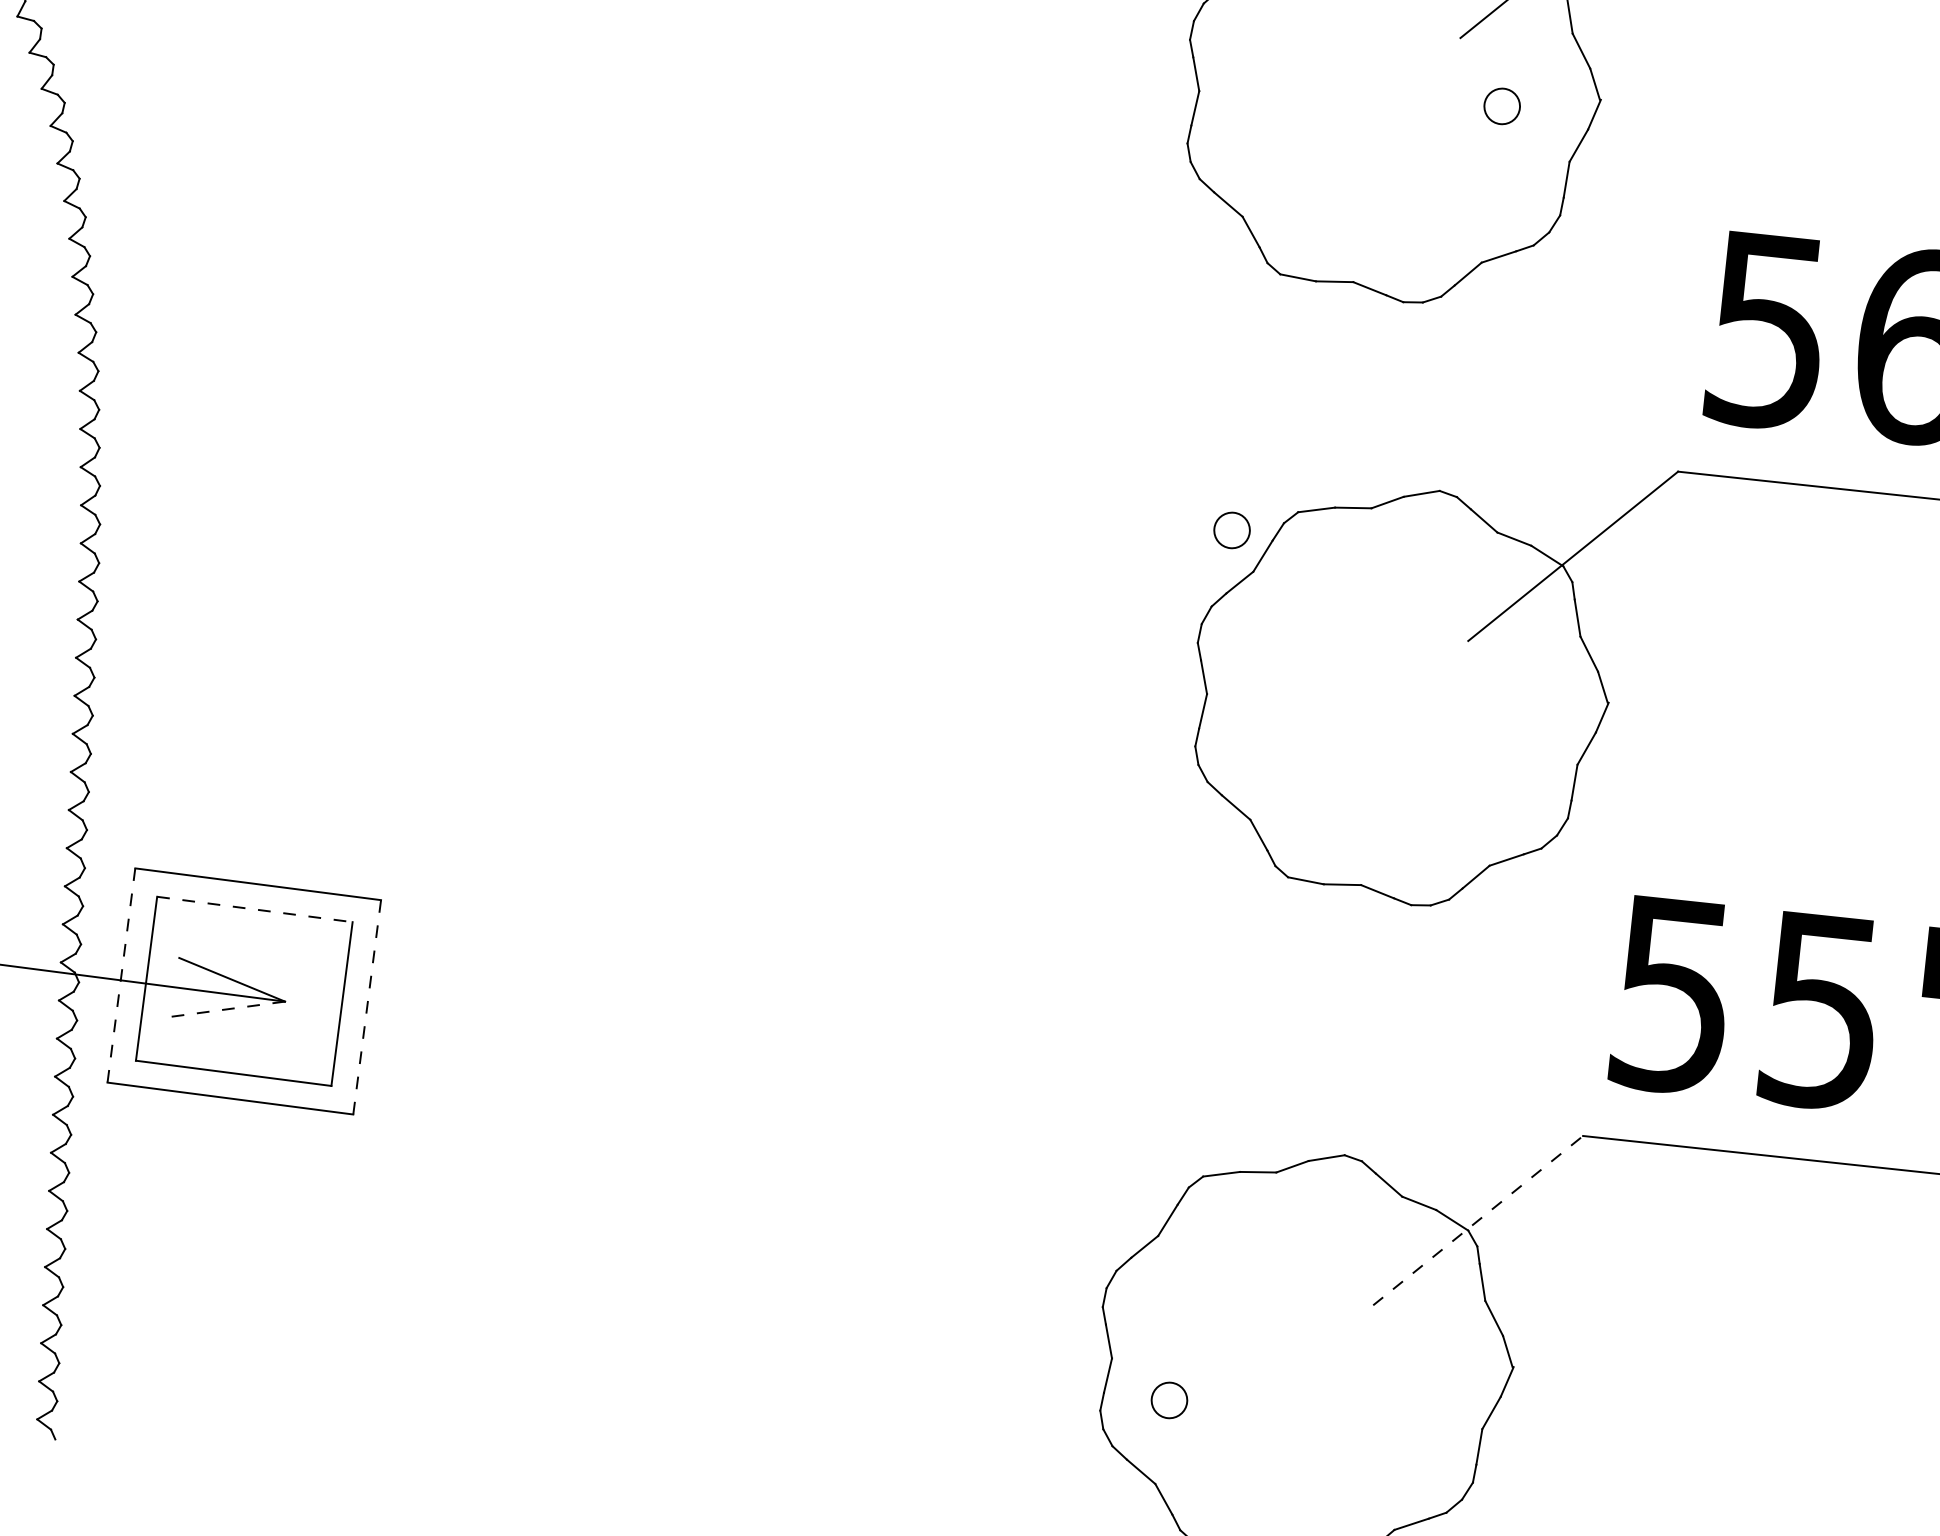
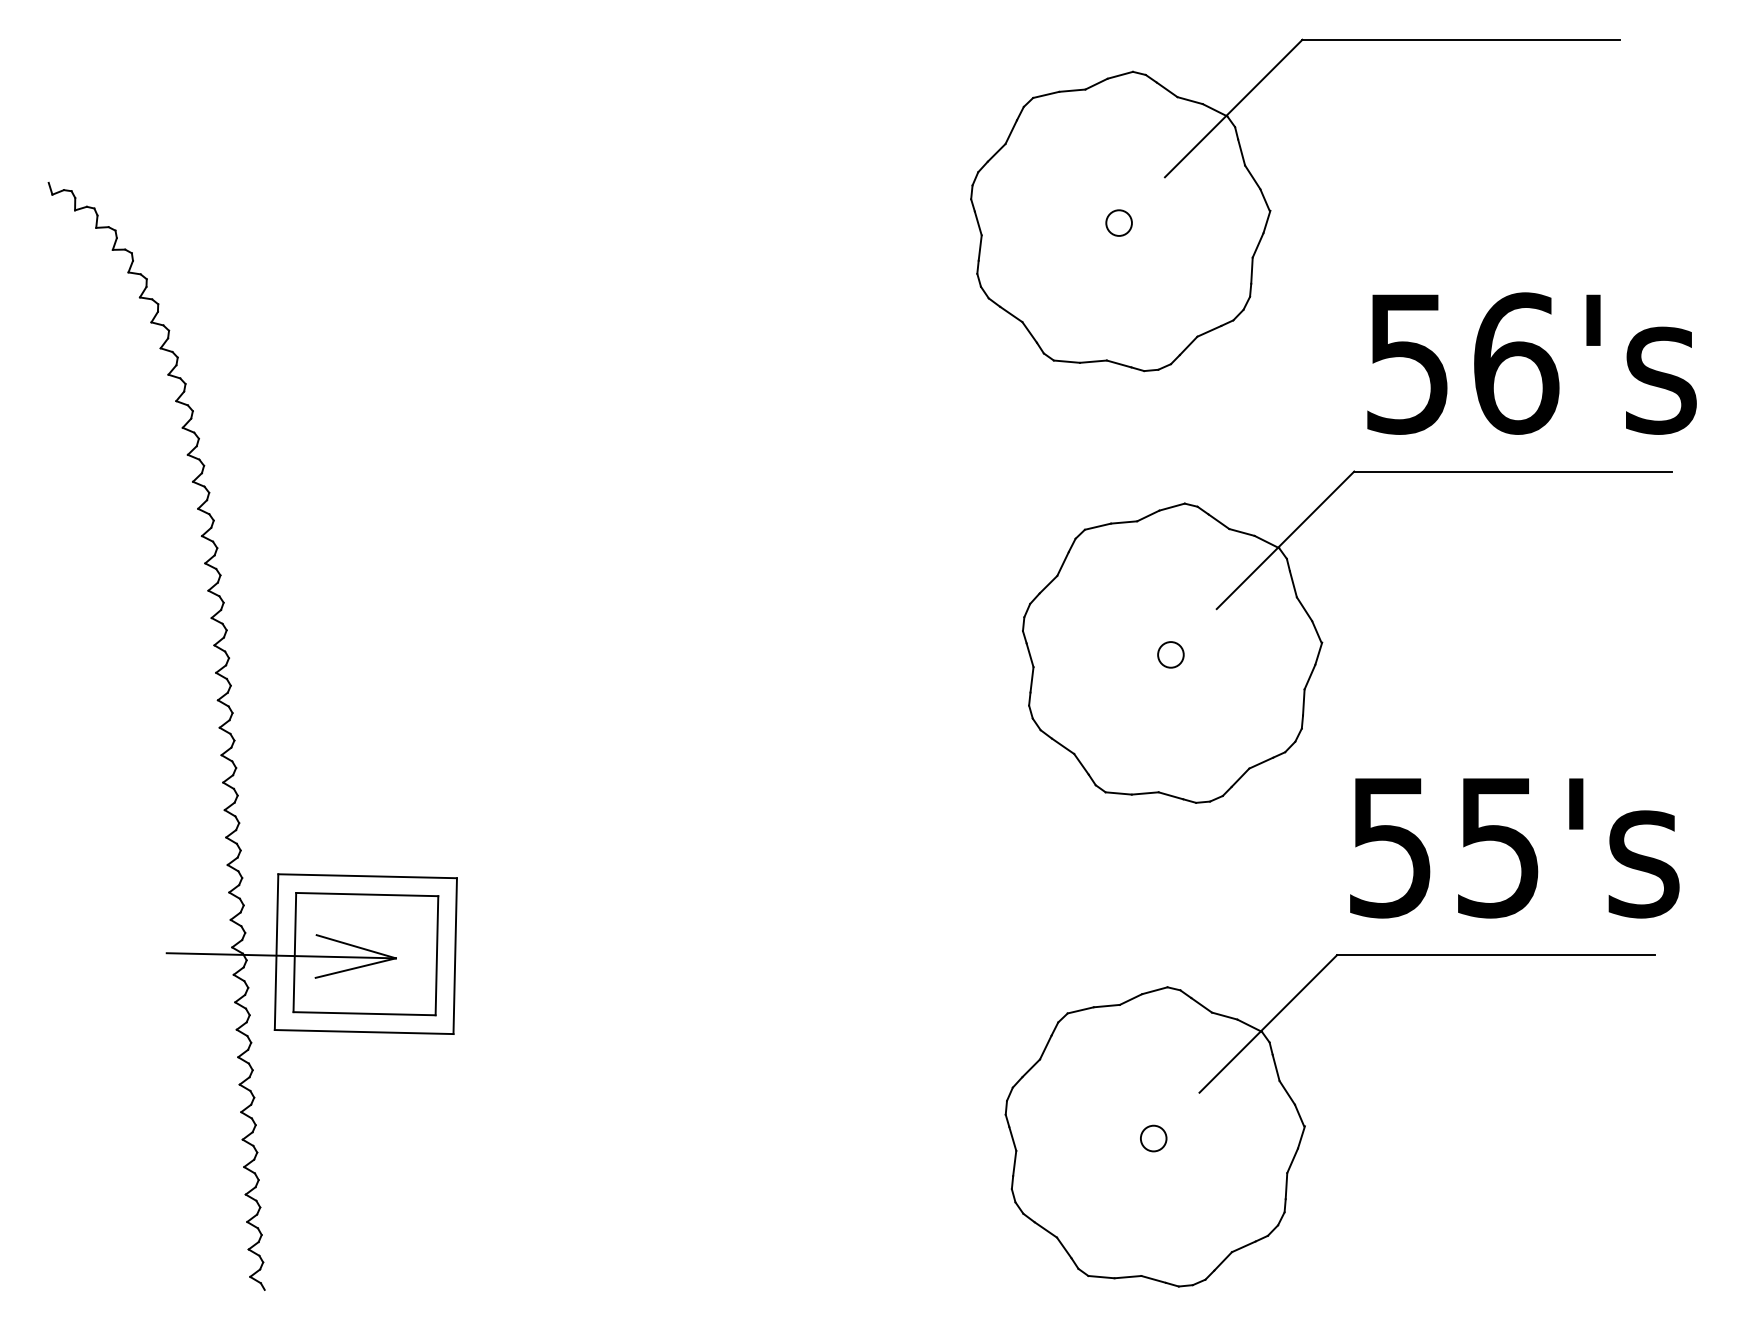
circle: (1501, 105) -> (1118, 222), moved
circle: (1231, 529) -> (1170, 654), moved
line: (255, 909) -> (367, 894), dashed -> solid
line: (121, 975) -> (276, 952), dashed -> solid
line: (367, 1007) -> (455, 956), dashed -> solid
line: (227, 1009) -> (355, 968), dashed -> solid
line: (1478, 1220) -> (1268, 1023), dashed -> solid
circle: (1169, 1400) -> (1153, 1138), moved

